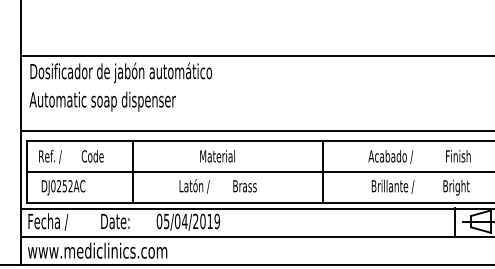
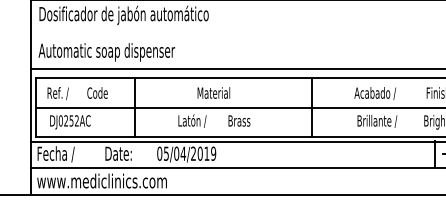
text: (102, 101) -> (106, 52), moved

